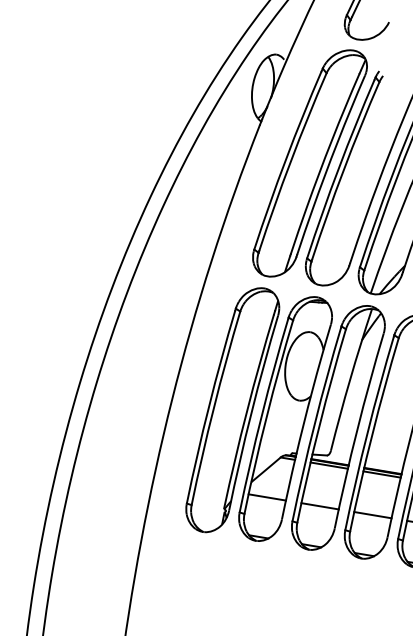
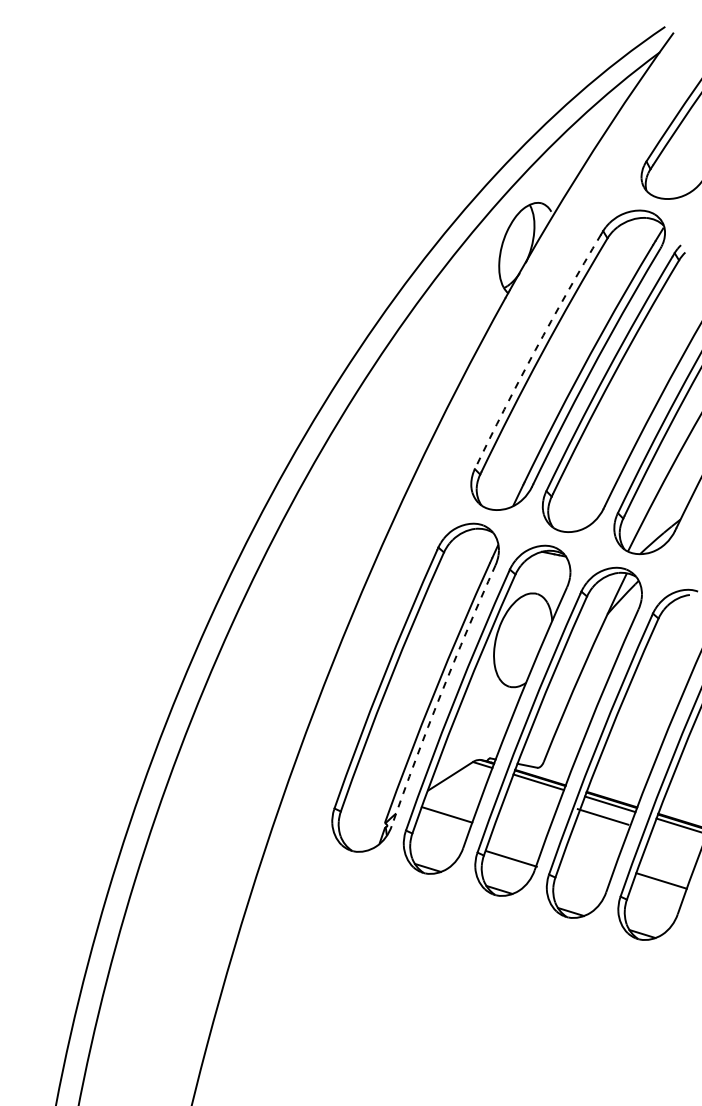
arc: (286, 159) -> (535, 350), solid -> dashed
arc: (251, 412) -> (440, 694), solid -> dashed
line: (320, 506) -> (511, 858), moved
line: (372, 514) -> (602, 816), moved

